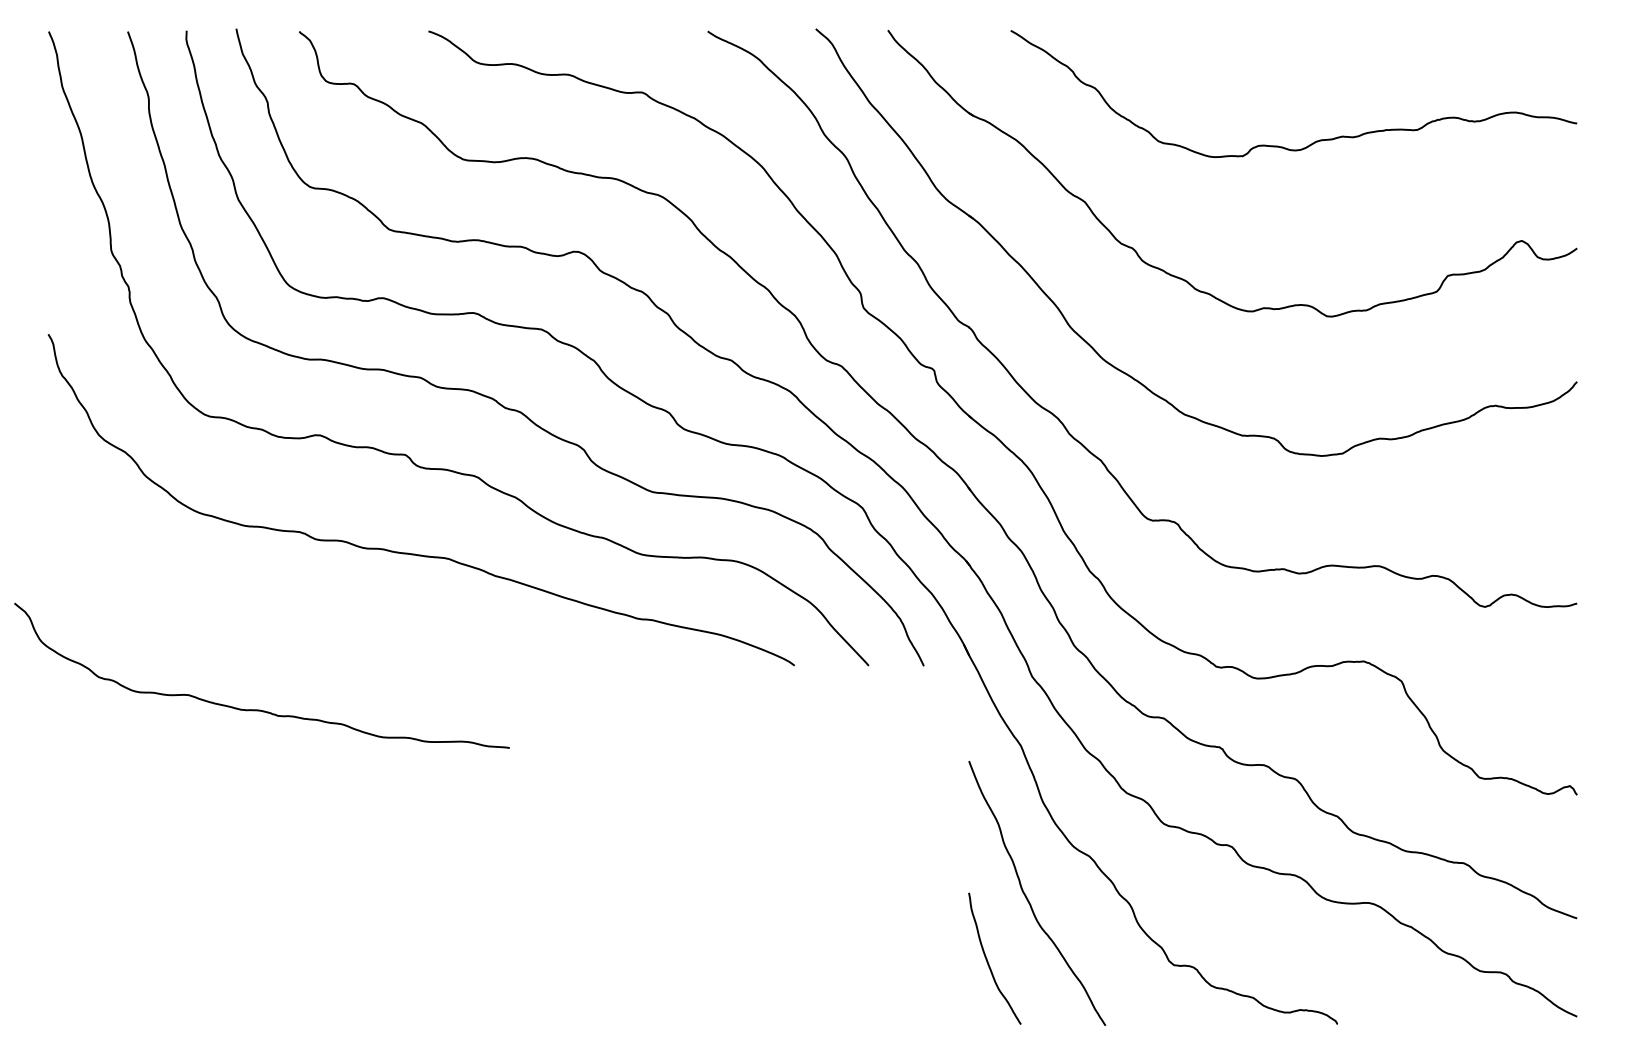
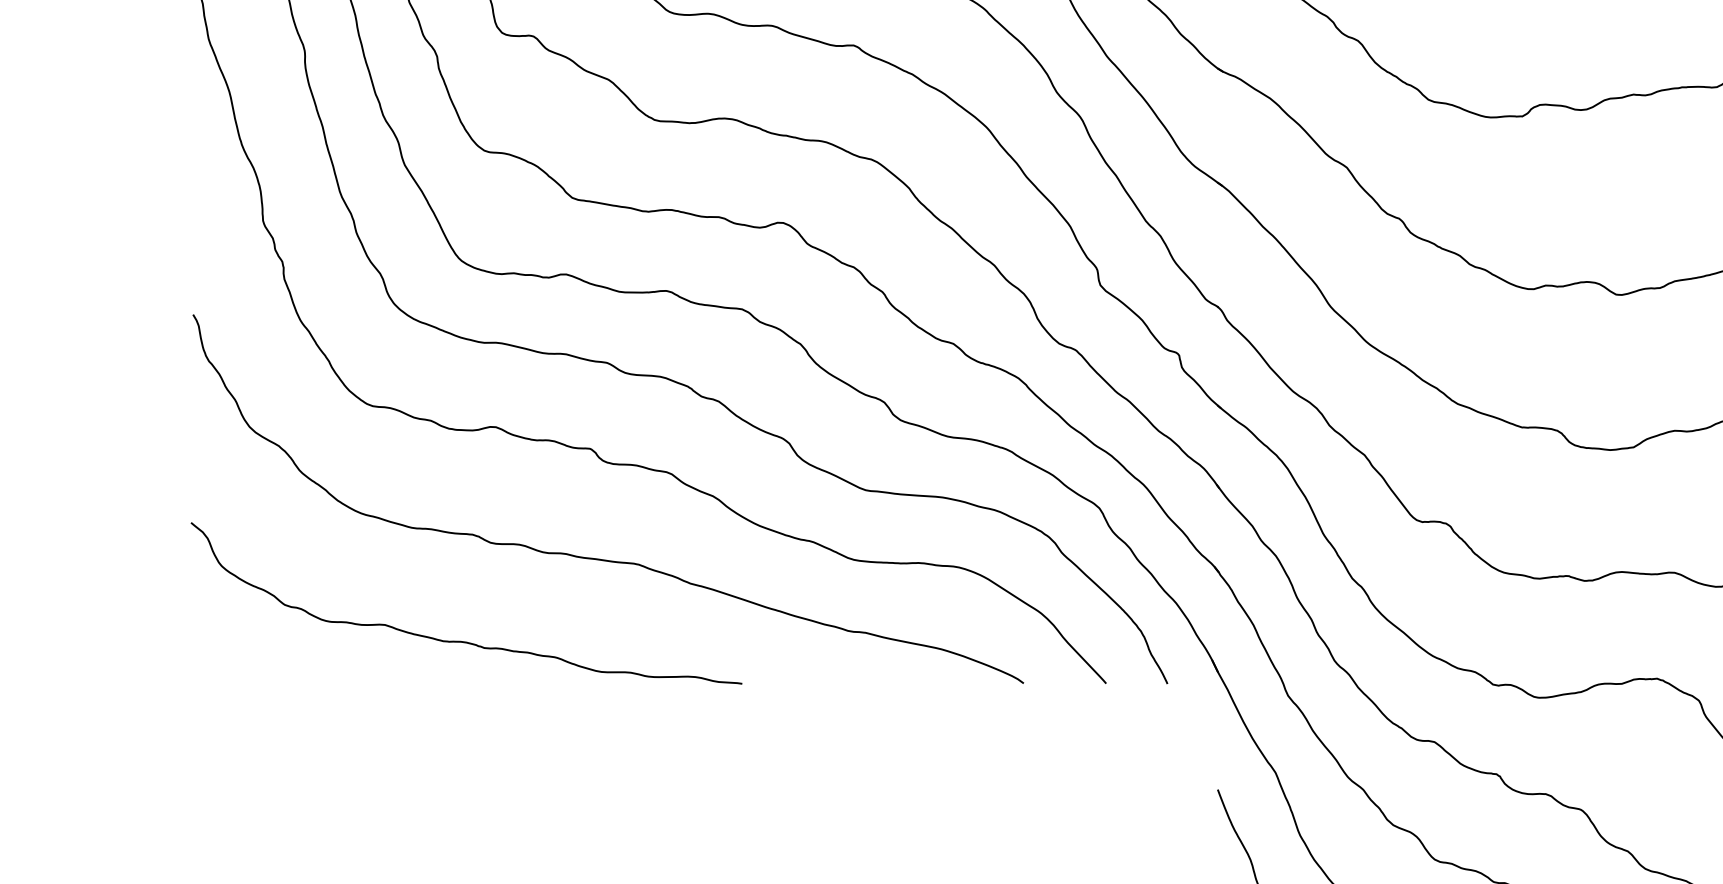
curve: (260, 709) -> (464, 640), moved

